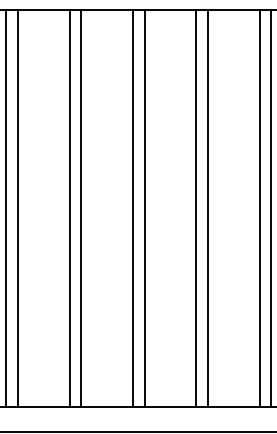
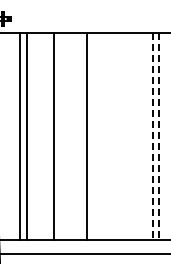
line: (80, 208) -> (59, 136), removed
line: (143, 208) -> (92, 136), removed
line: (195, 208) -> (119, 136), removed
line: (208, 208) -> (126, 136), removed
line: (260, 208) -> (153, 136), solid -> dashed
line: (271, 208) -> (159, 136), solid -> dashed

